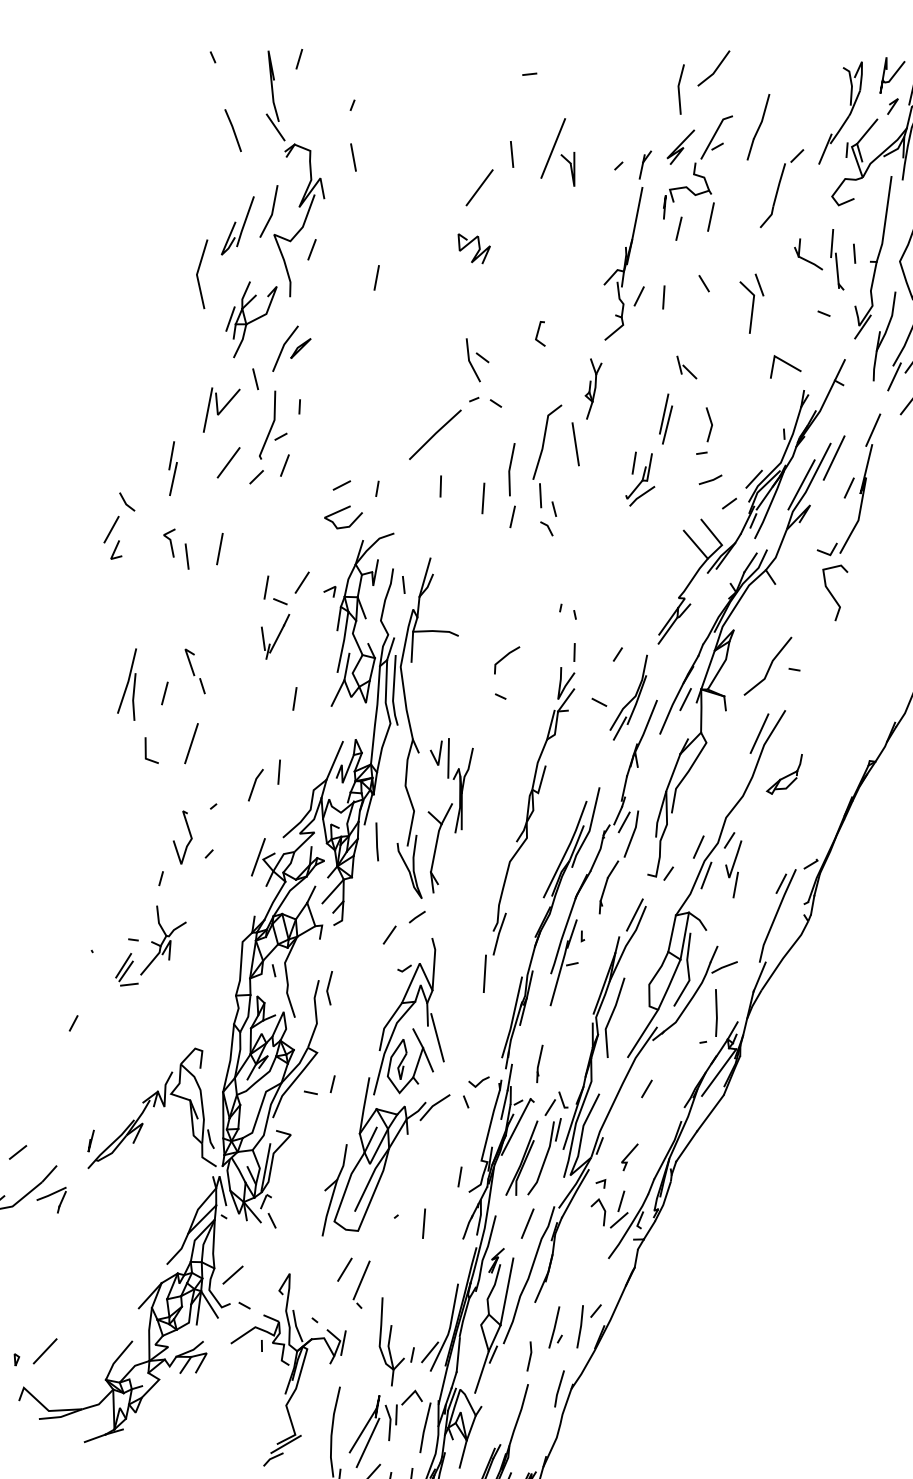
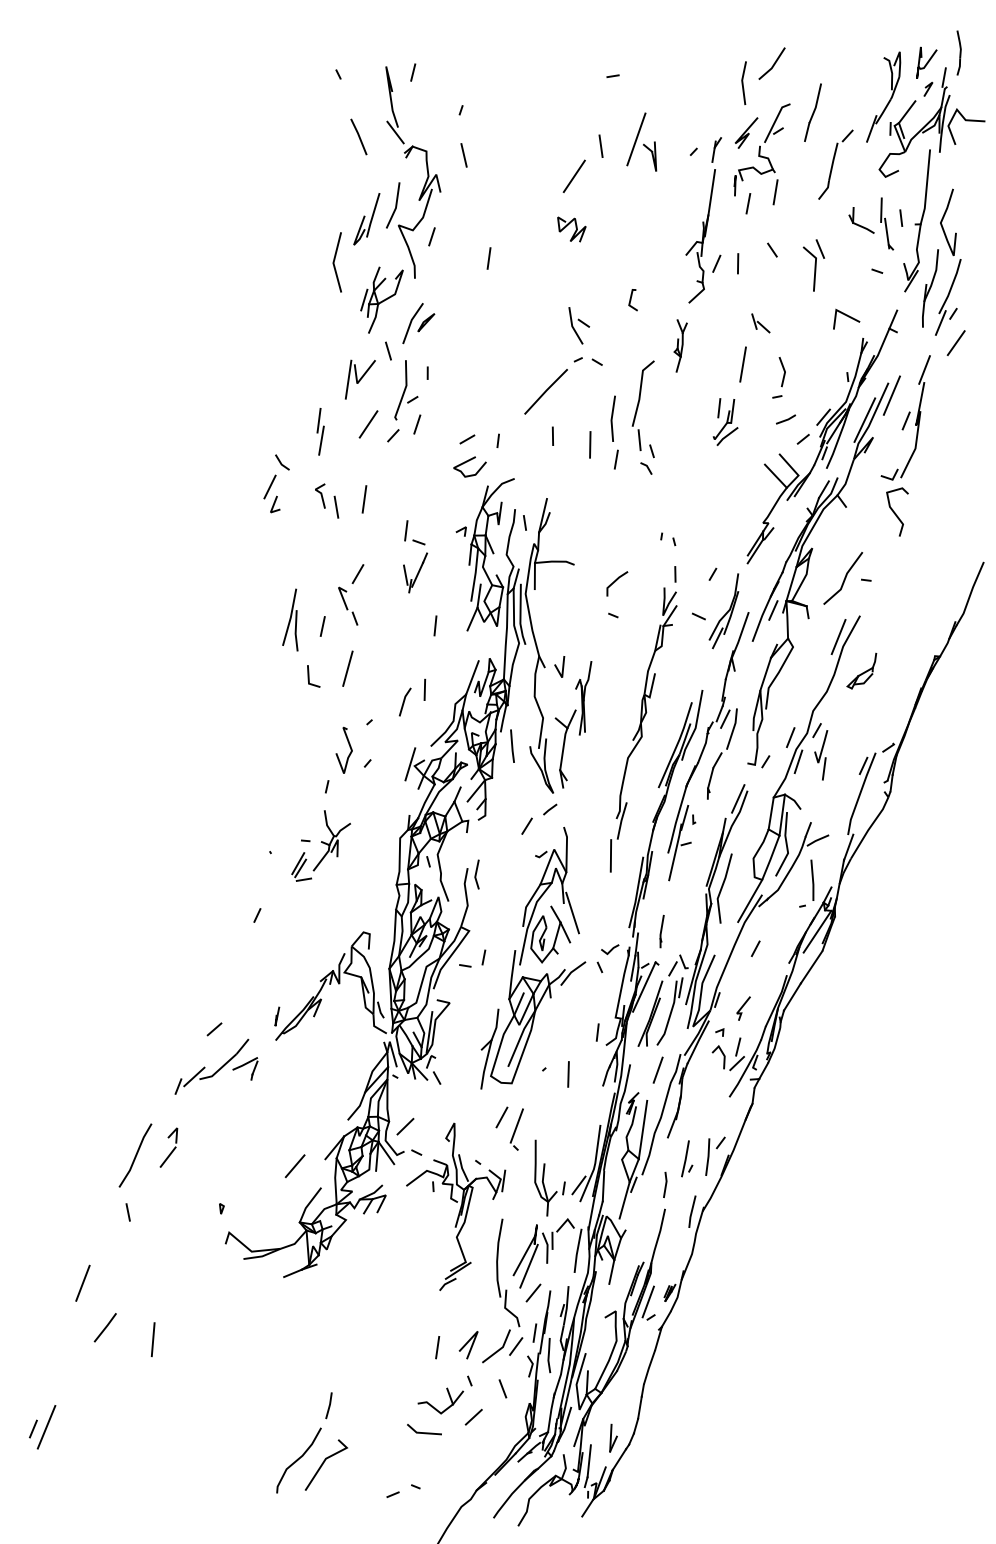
line: (667, 424) -> (746, 373), removed
line: (575, 444) -> (667, 394), removed
line: (301, 581) -> (357, 573), moved
line: (448, 757) -> (570, 670), removed
line: (44, 1350) -> (294, 1165), moved

